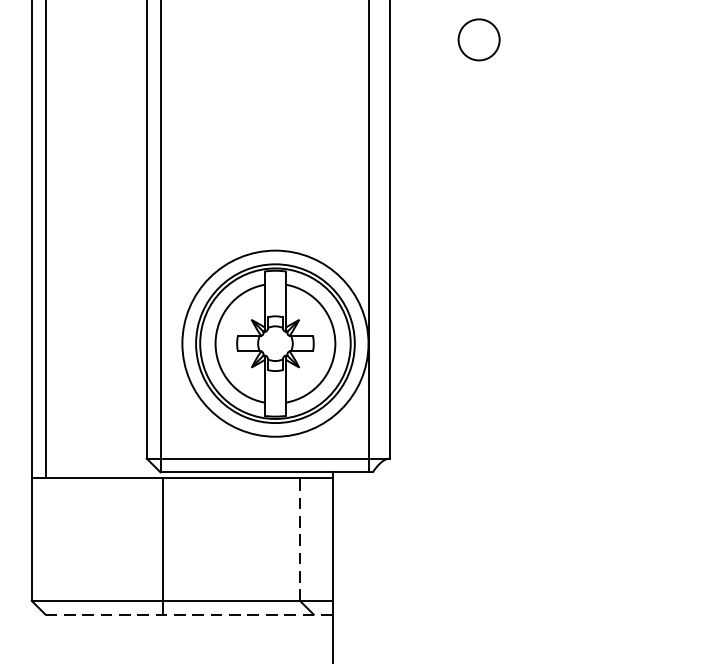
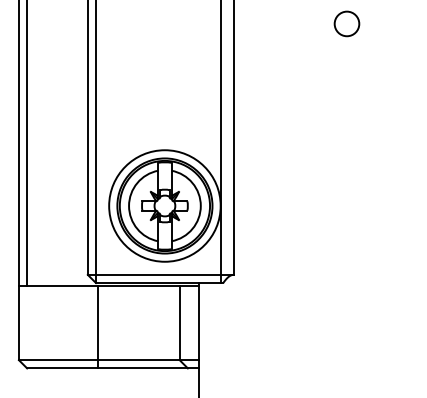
circle: (478, 39) -> (346, 23), moved
line: (299, 539) -> (179, 323), dashed -> solid
line: (189, 614) -> (113, 368), dashed -> solid

